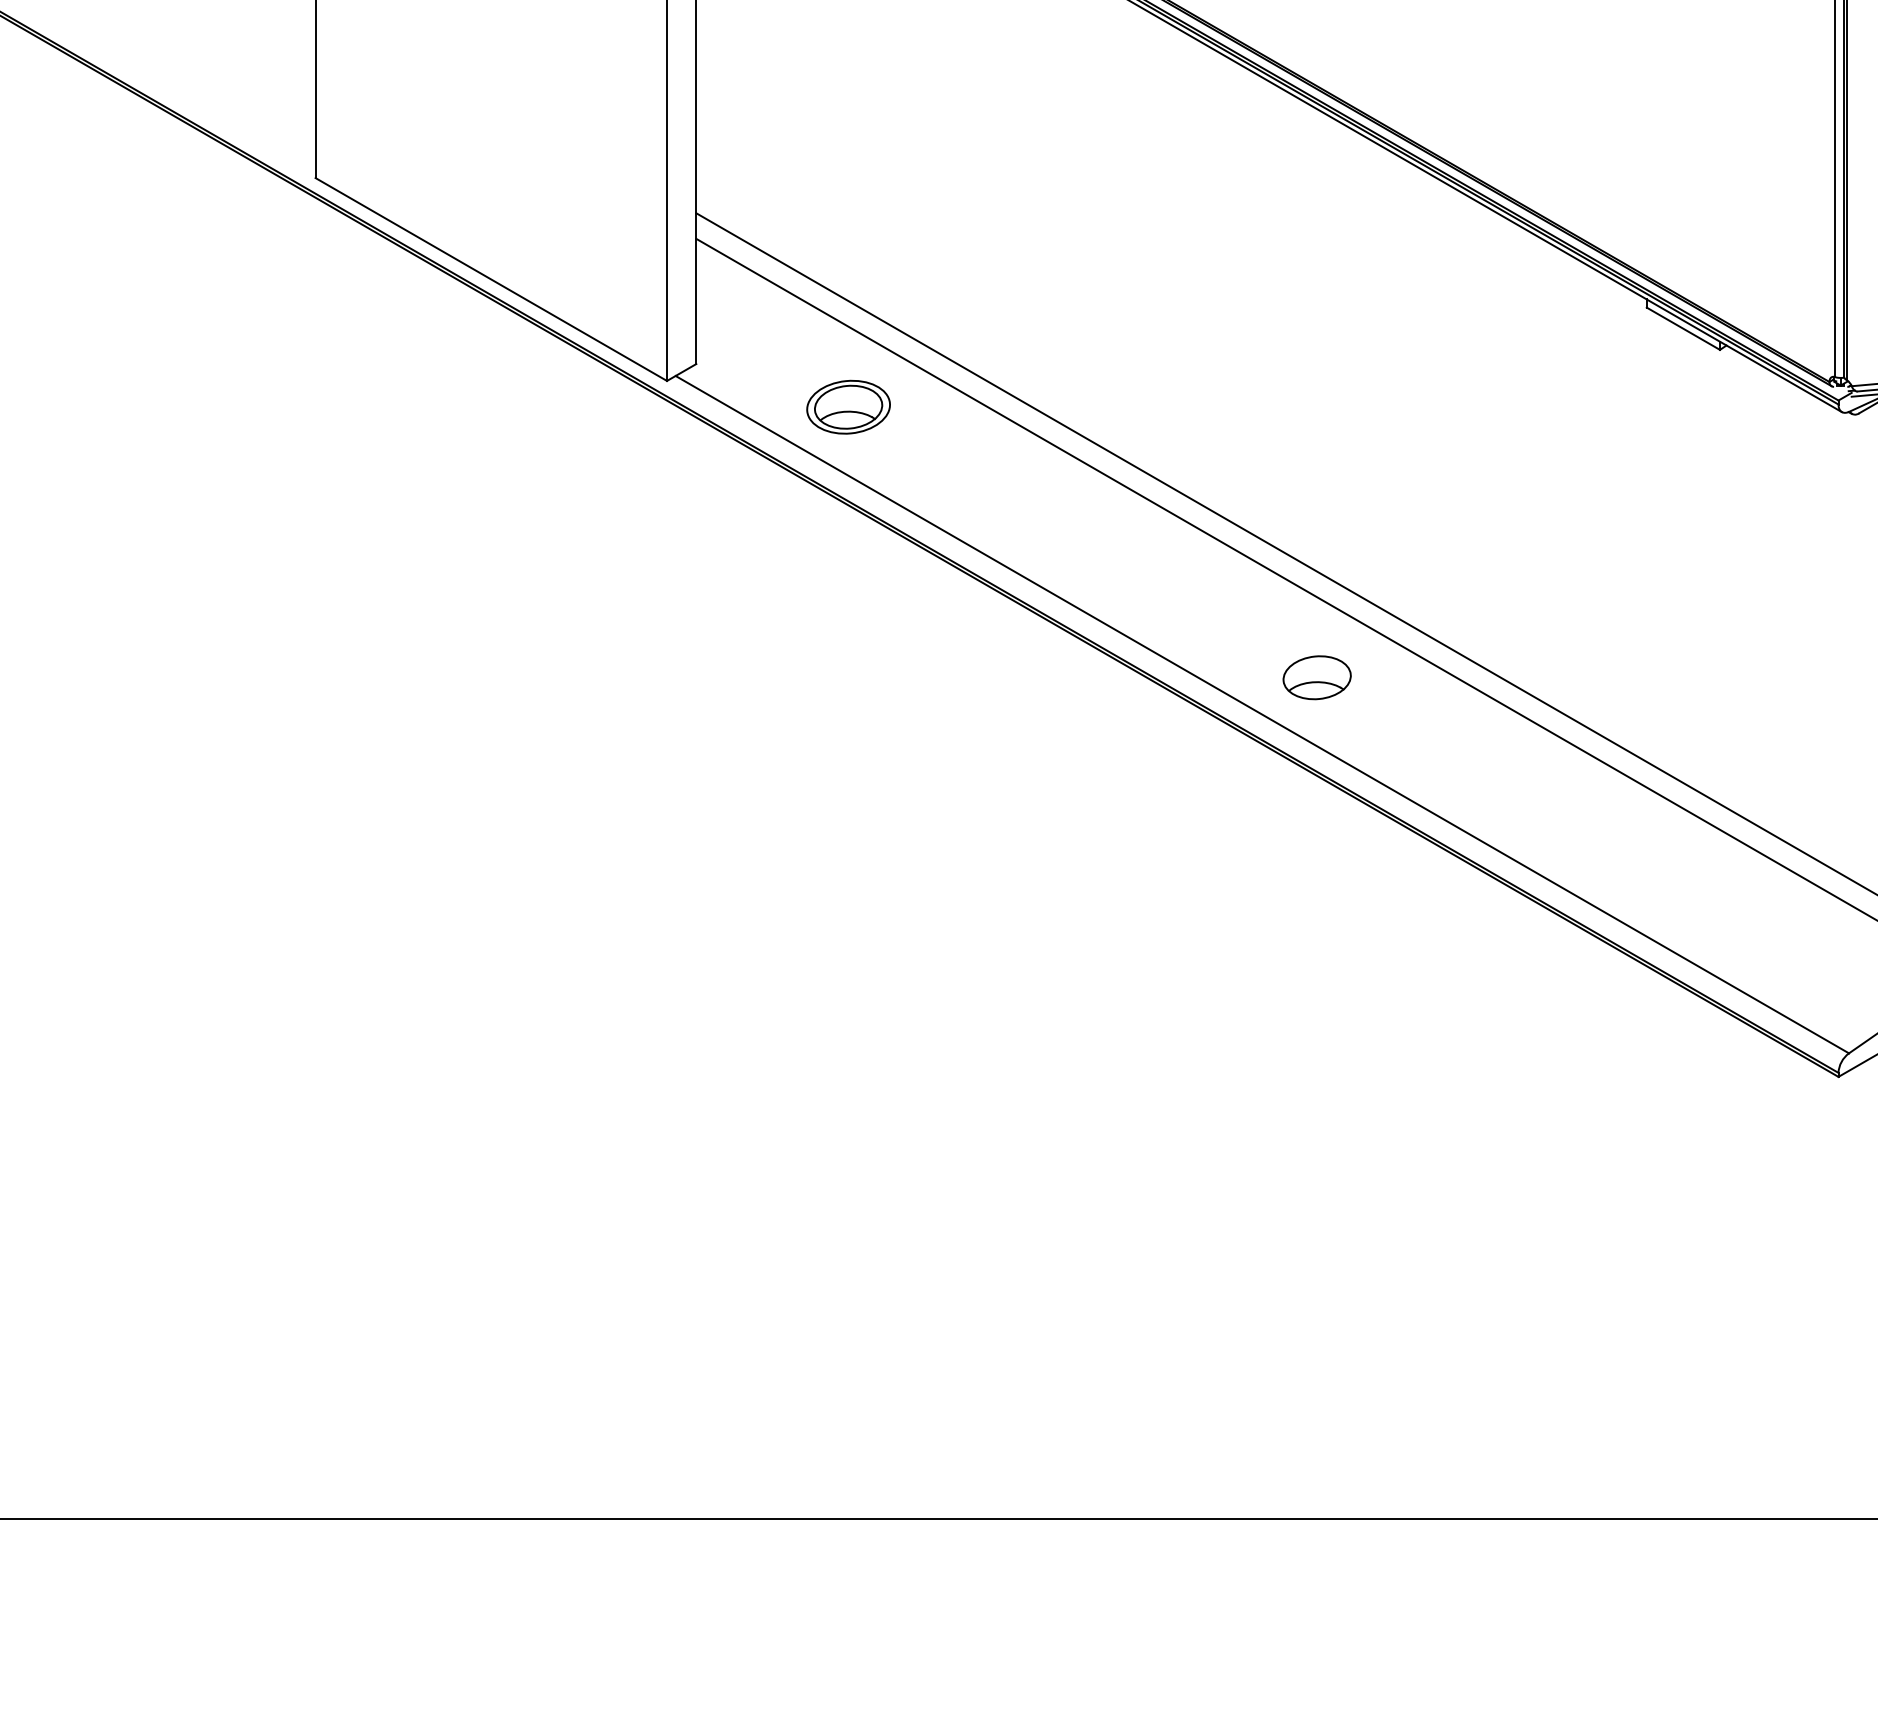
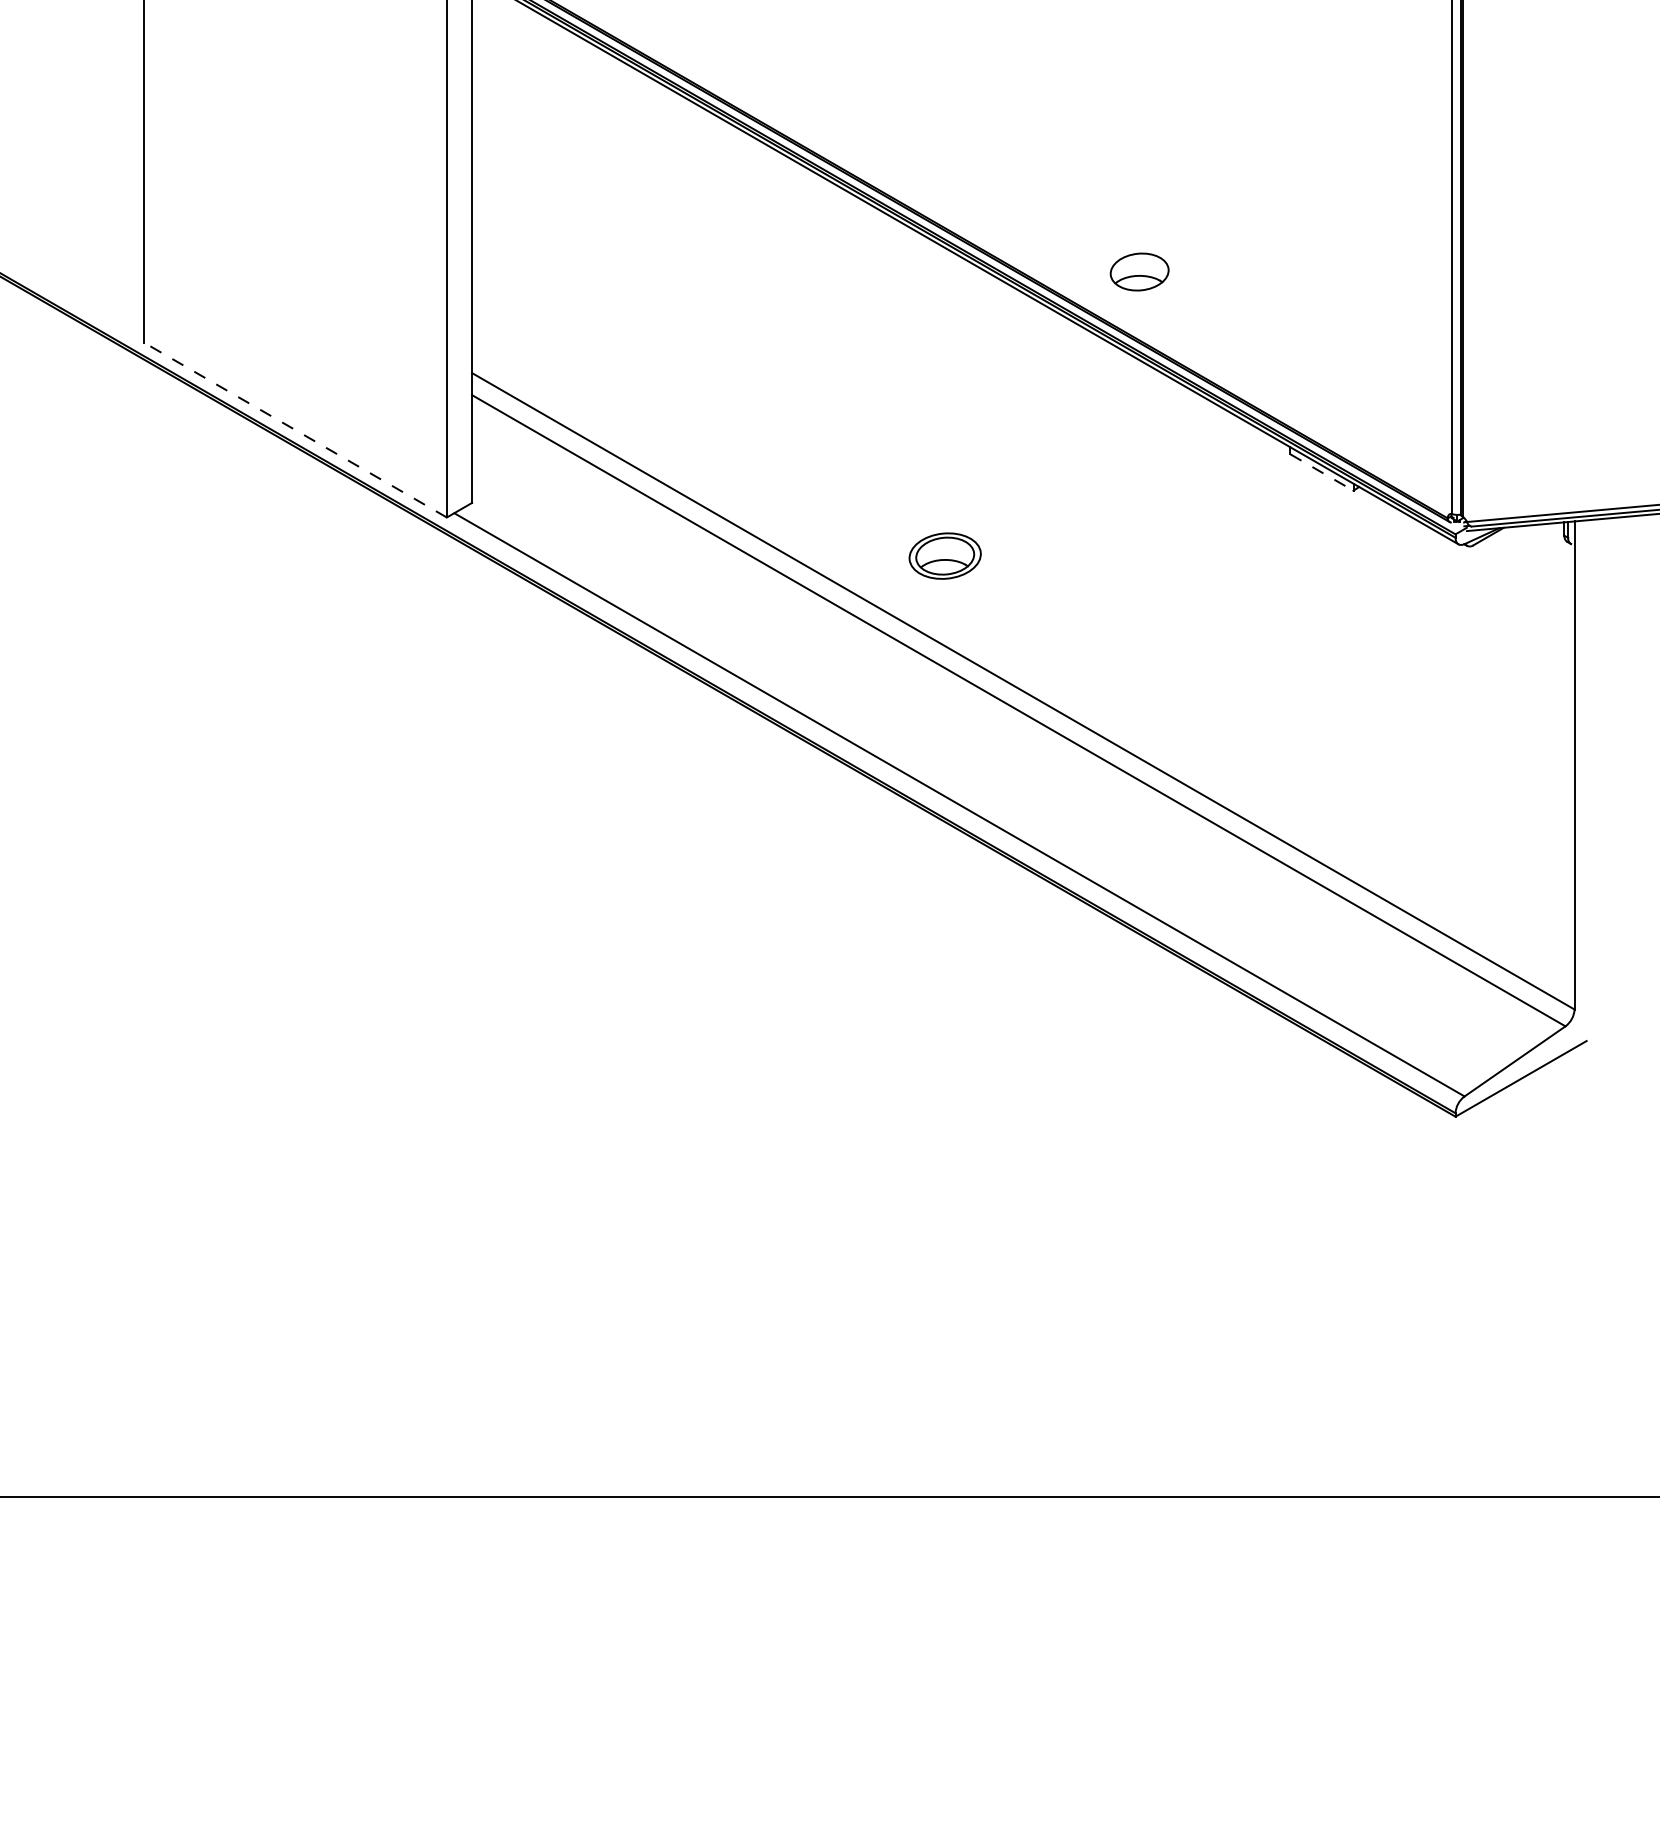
line: (491, 279) -> (295, 430), solid -> dashed
line: (1683, 328) -> (1322, 472), solid -> dashed
part: (847, 406) -> (944, 555), moved
part: (1316, 677) -> (1139, 271), moved

